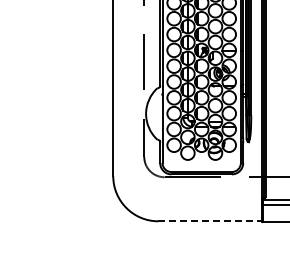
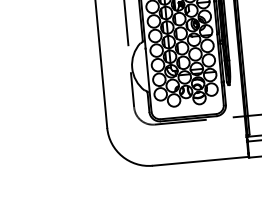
line: (210, 221) -> (200, 161), dashed -> solid

